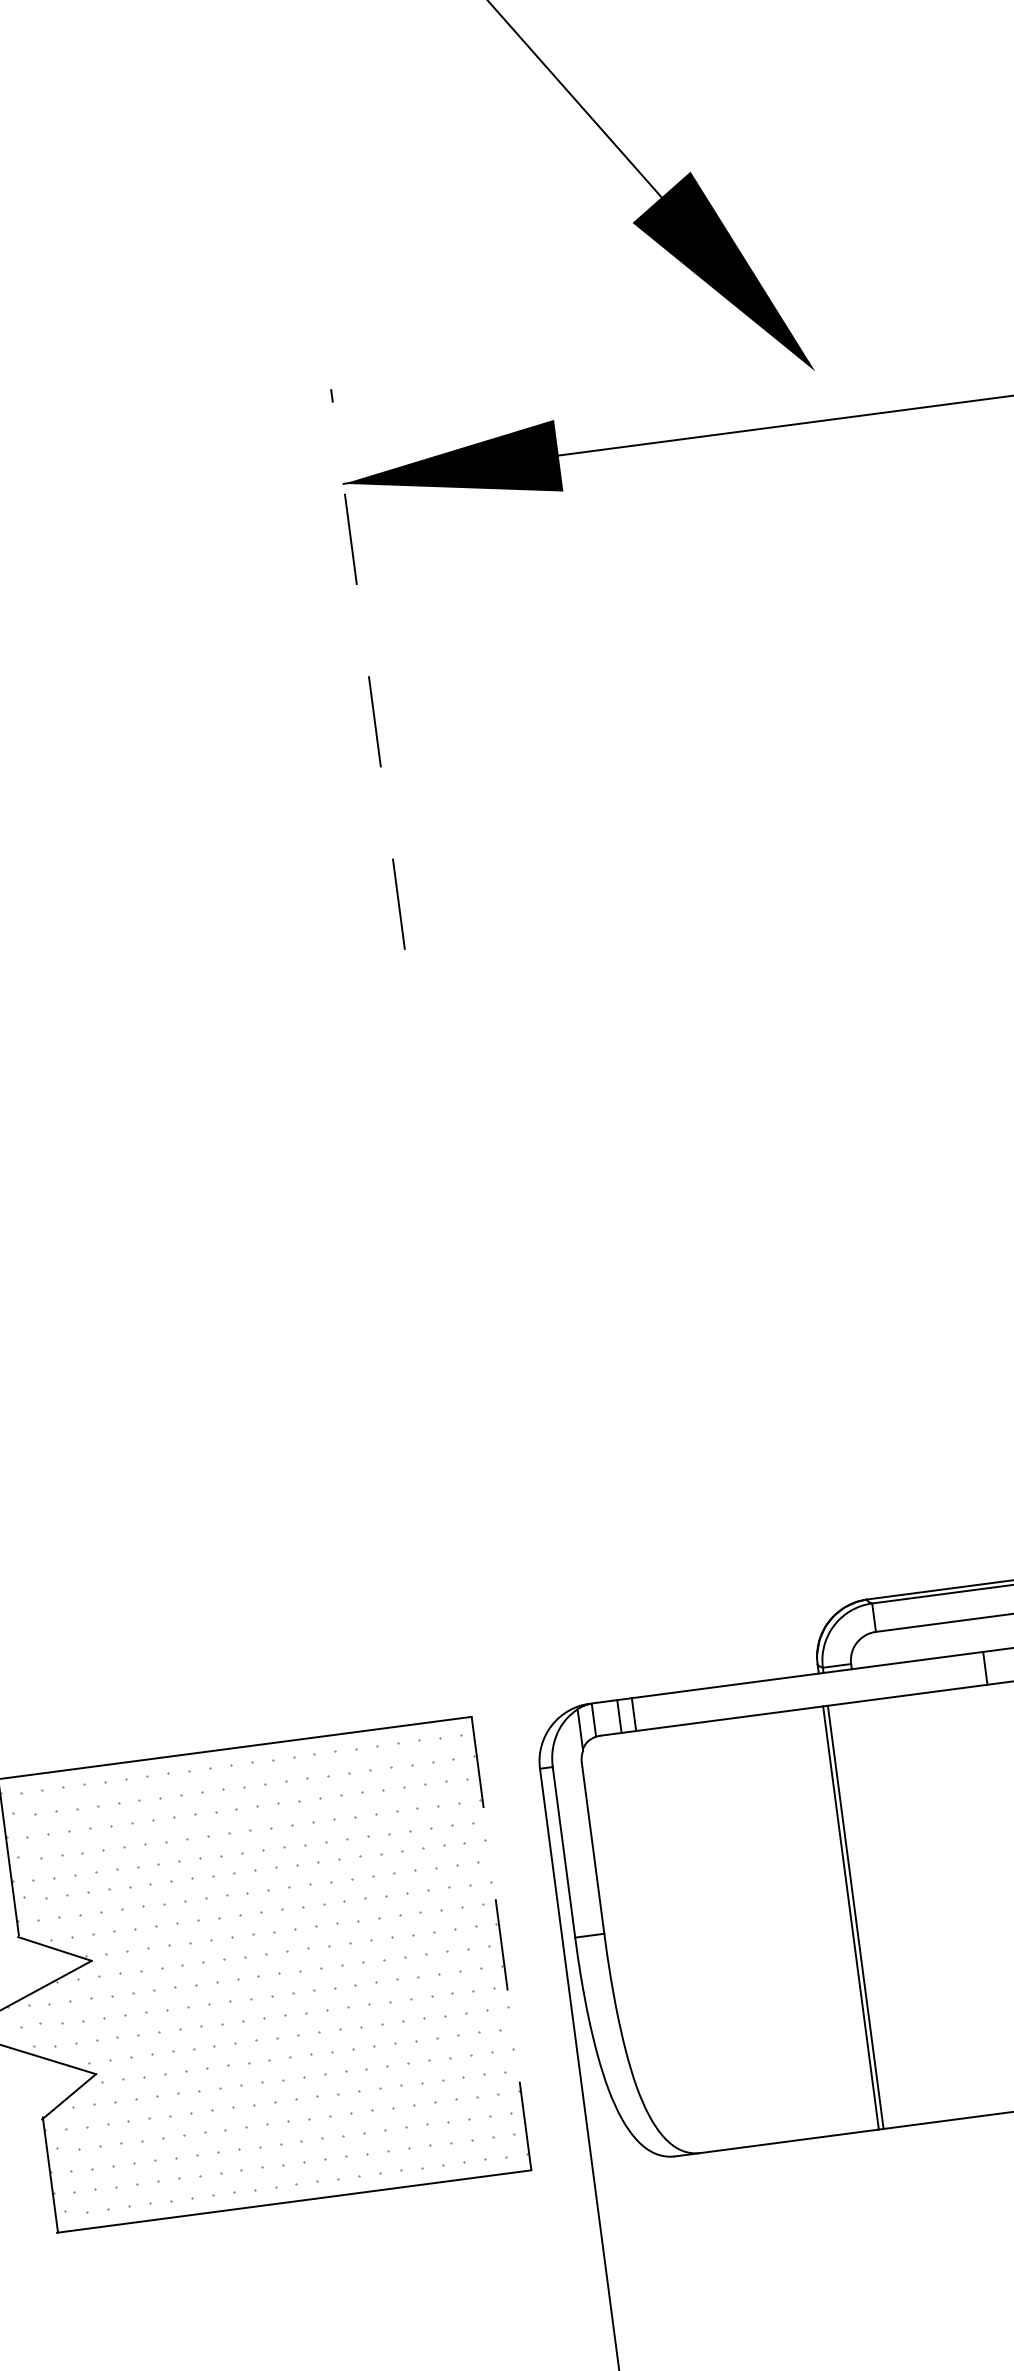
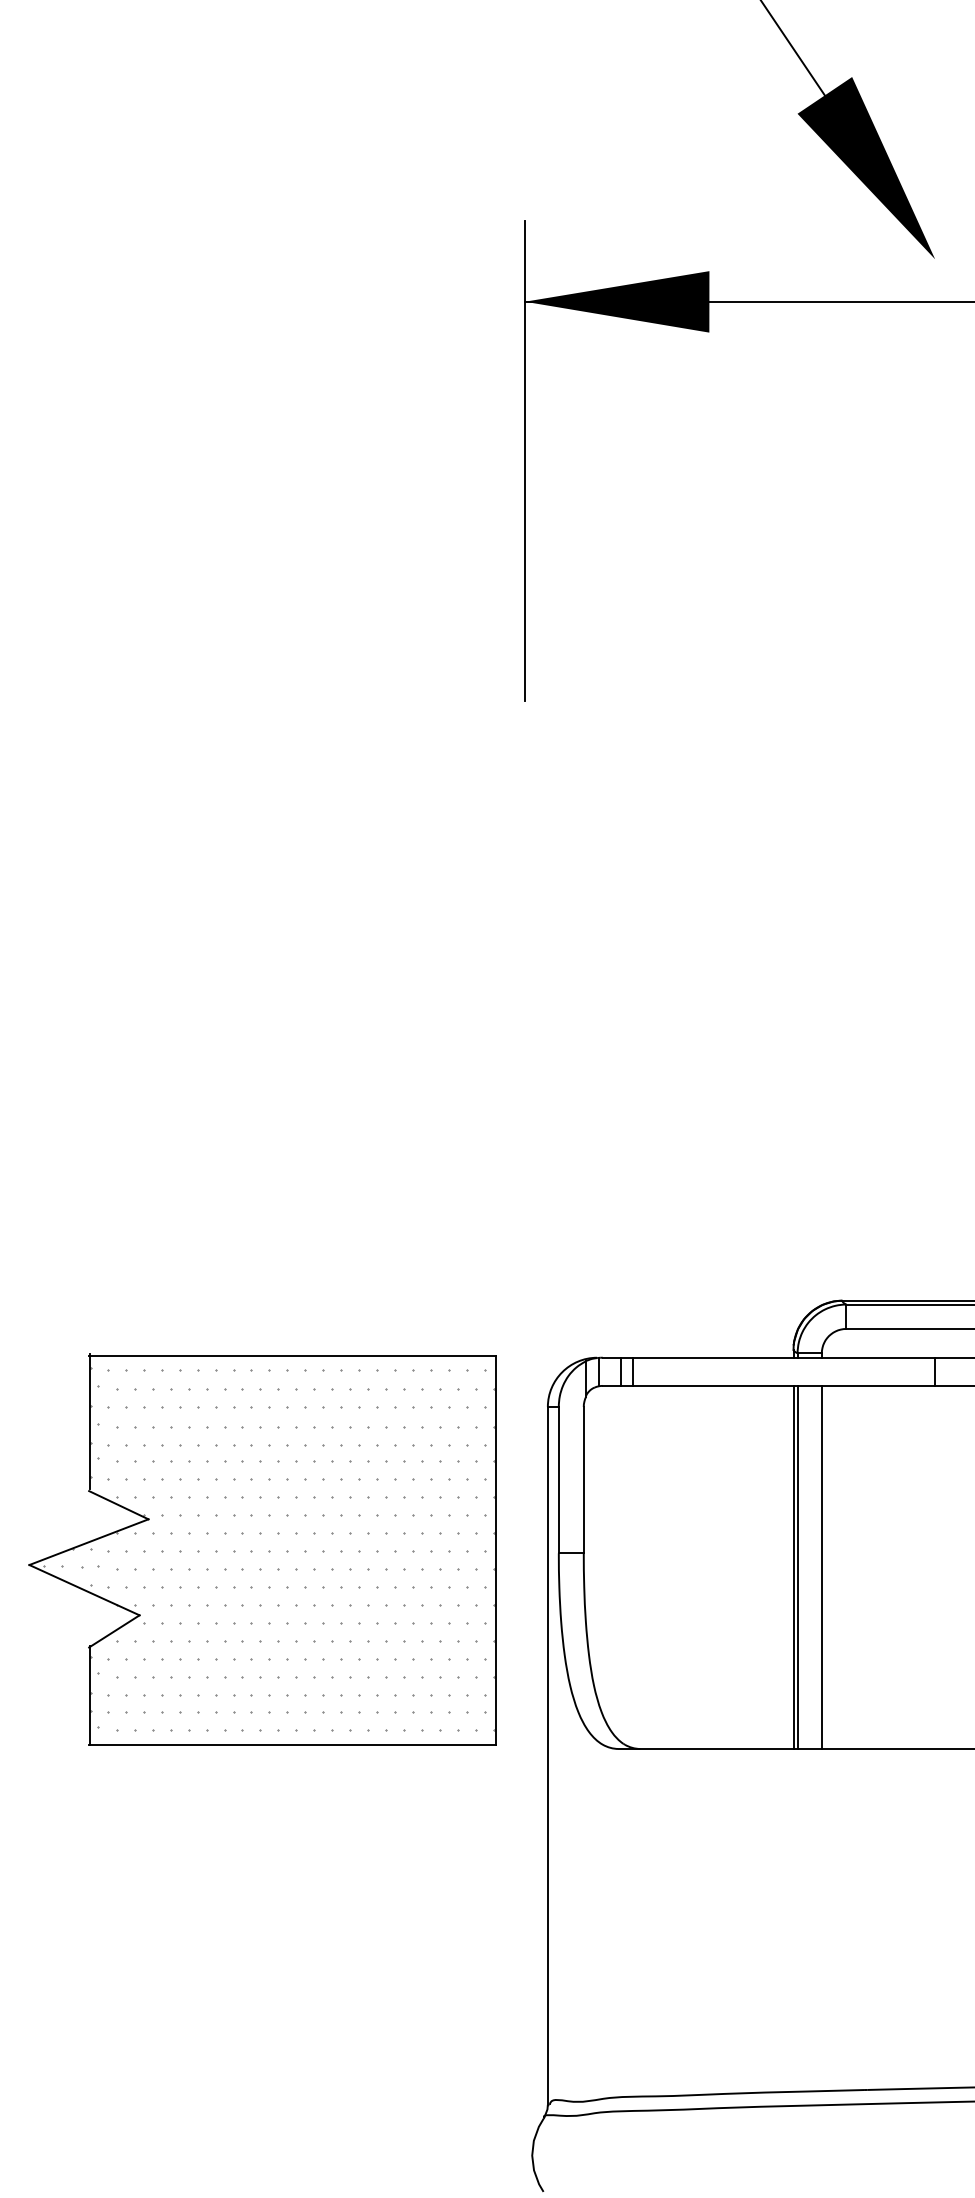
line: (367, 668) -> (524, 460), dashed -> solid
line: (883, 1912) -> (821, 1566), added
line: (500, 1943) -> (495, 1550), dashed -> solid

